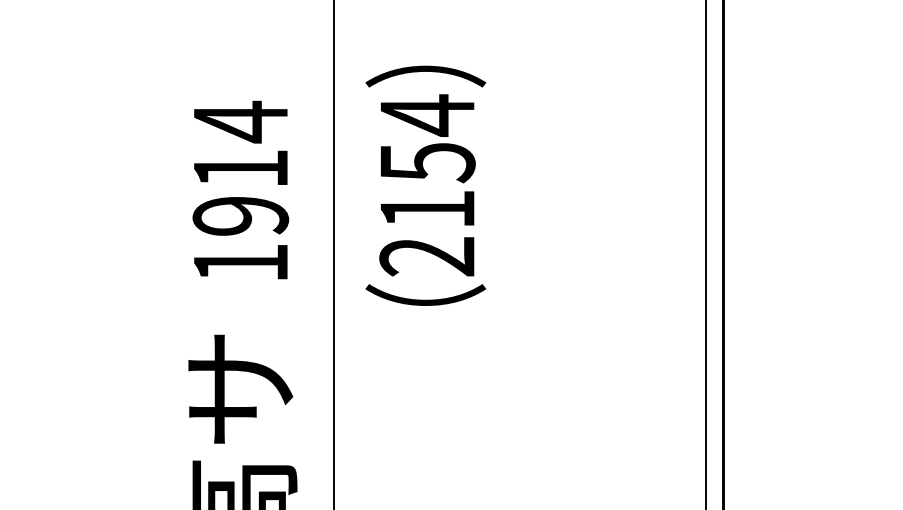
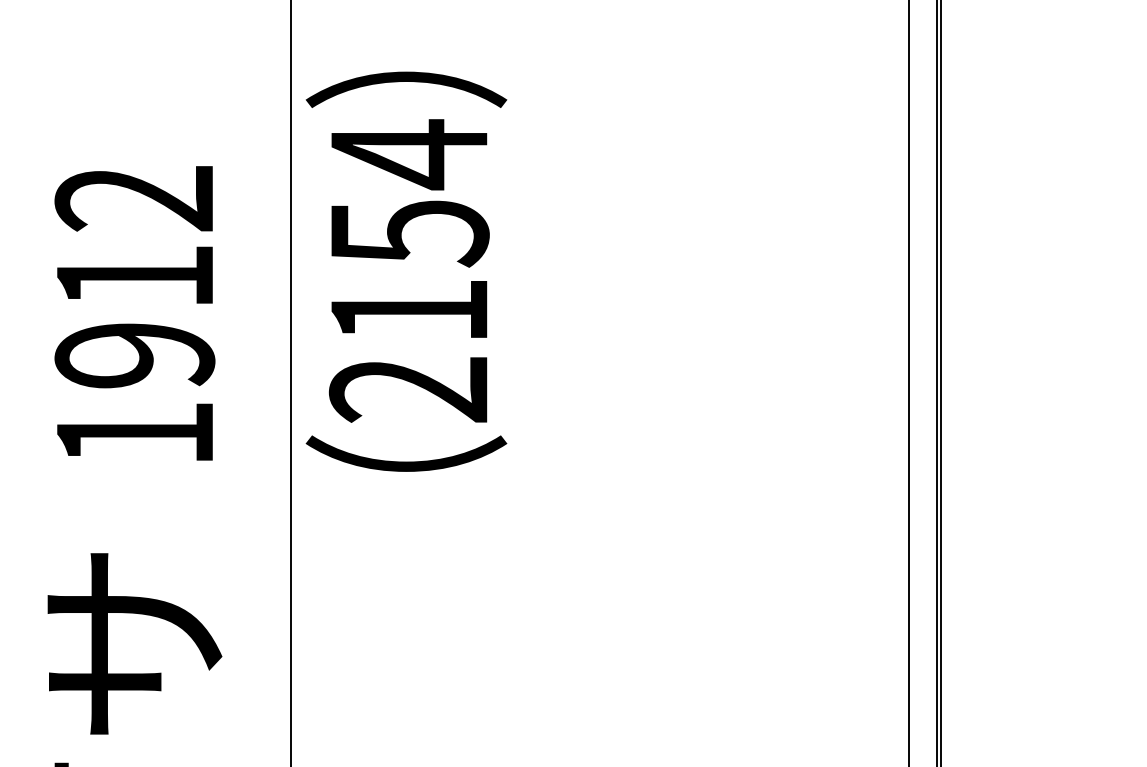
text: (239, 121) -> (132, 197), 1914 -> 1912
text: (425, 185) -> (405, 271), moved

